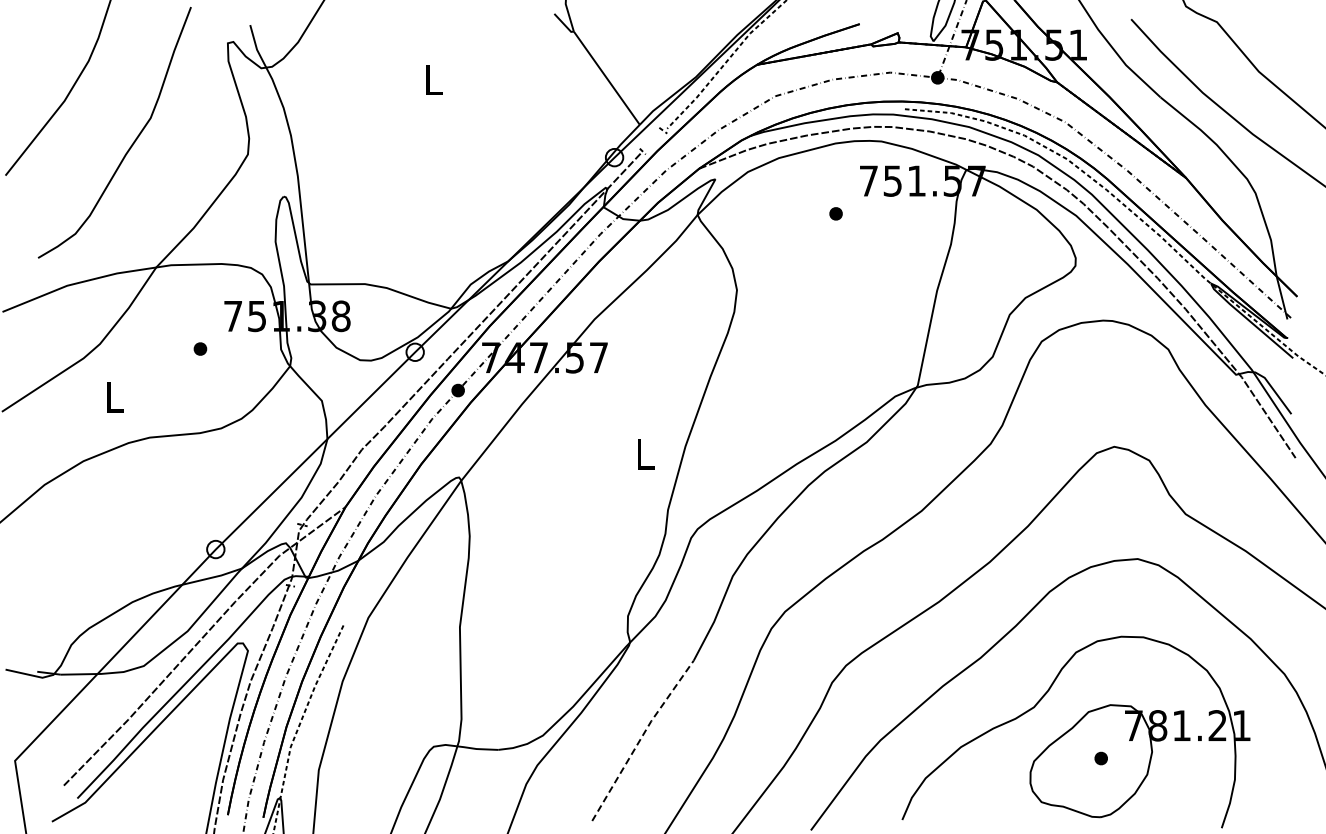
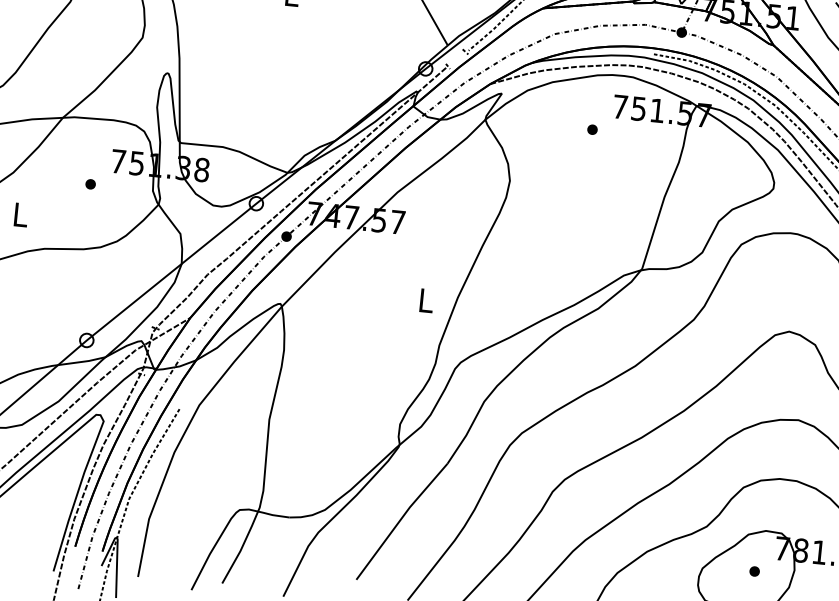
line: (640, 739) -> (400, 520), dashed -> solid

